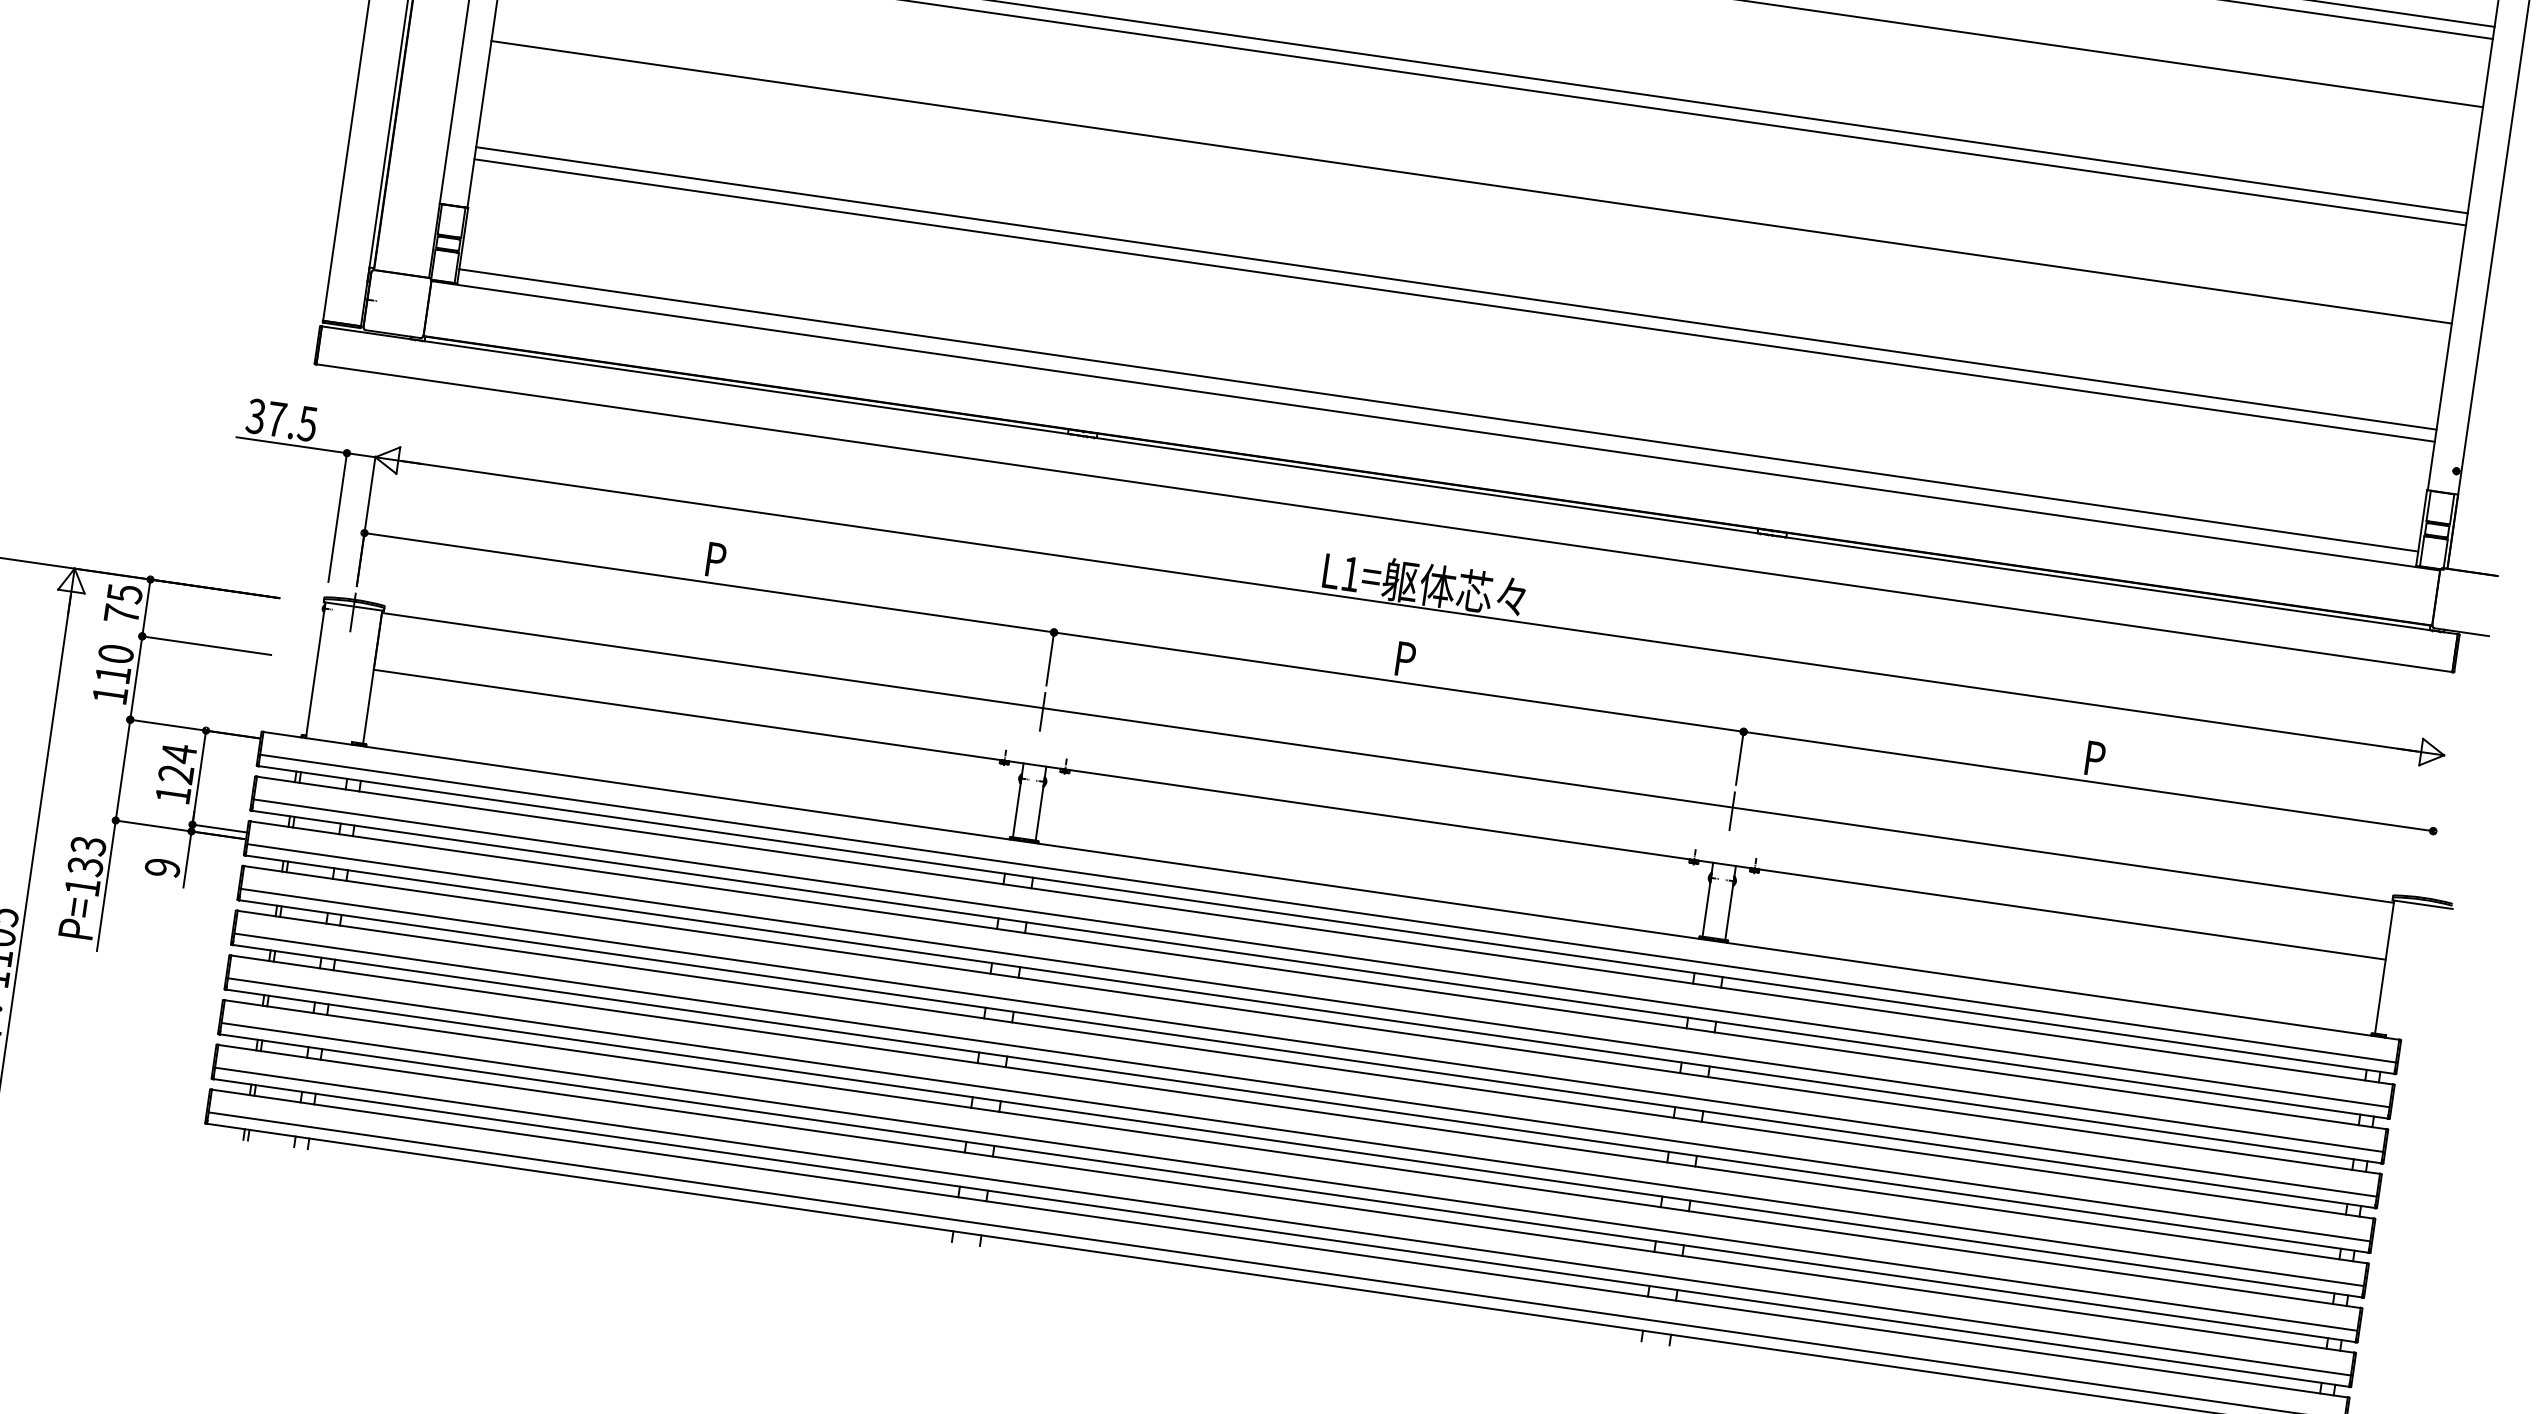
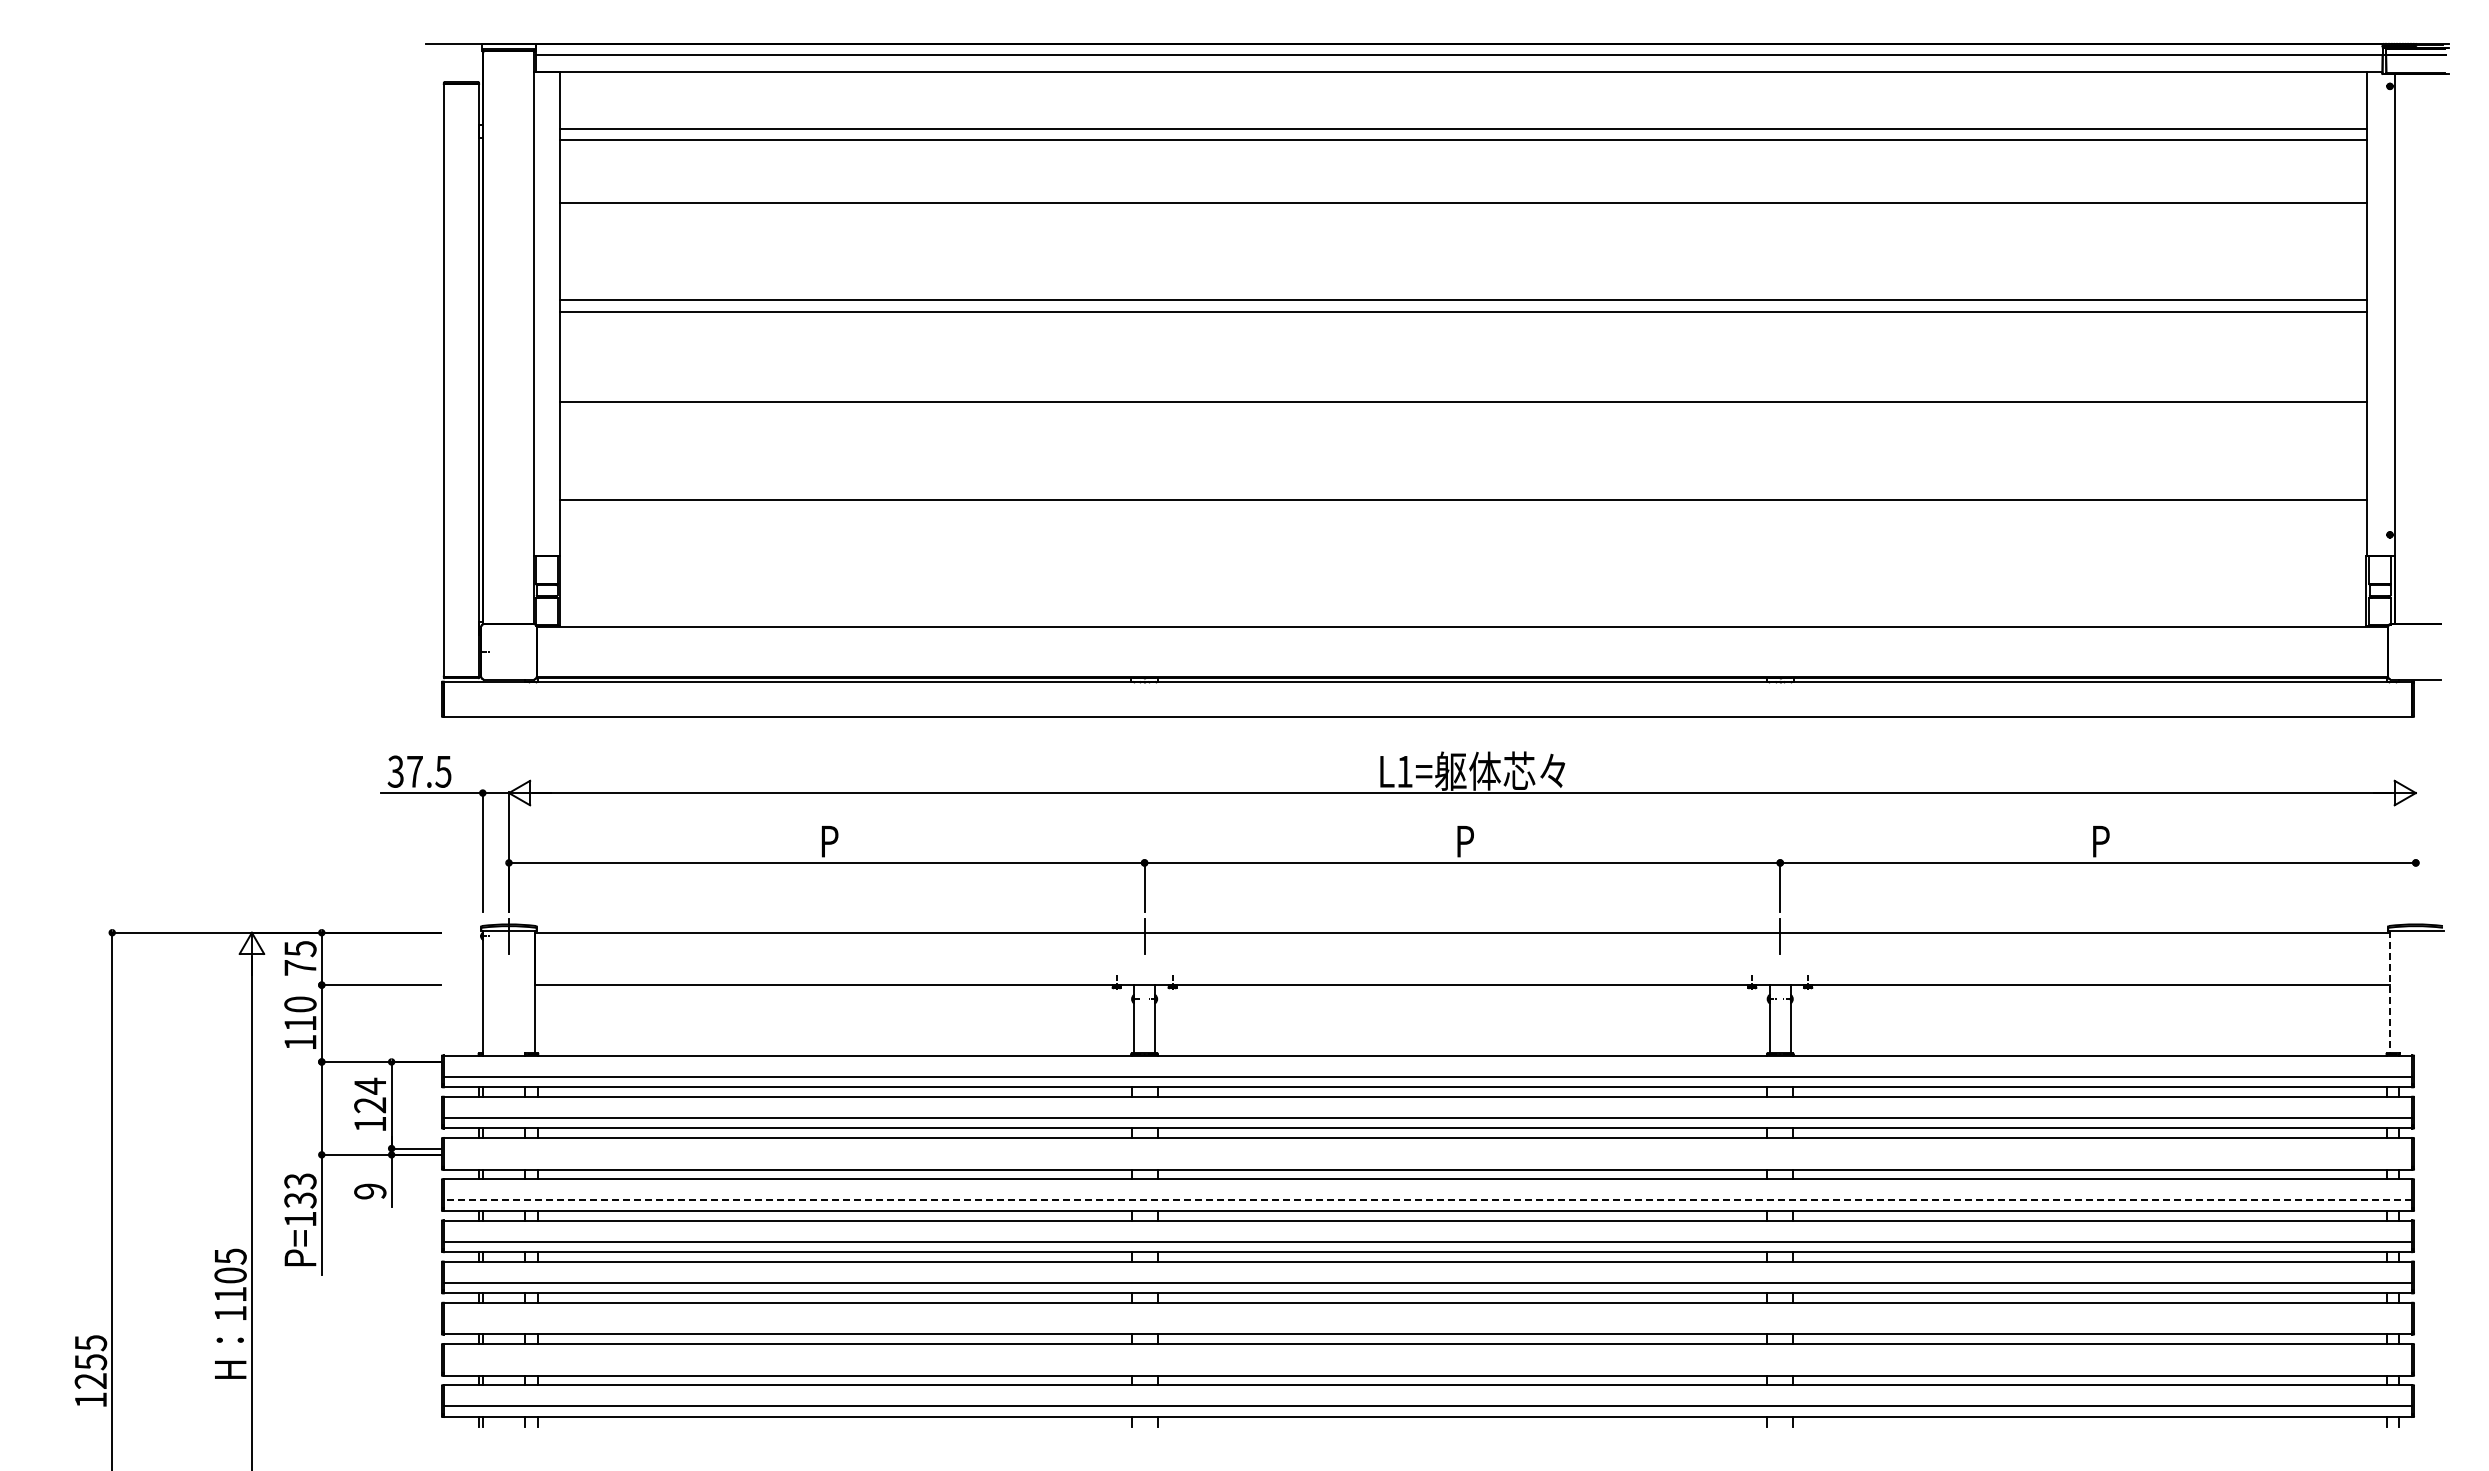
line: (1453, 300) -> (1462, 511), removed
line: (1438, 410) -> (1462, 612), removed
line: (2384, 967) -> (2389, 992), solid -> dashed
line: (1314, 998) -> (1427, 1159), removed
line: (1308, 1042) -> (1427, 1200), solid -> dashed
line: (1288, 1176) -> (1427, 1323), removed
line: (1282, 1221) -> (1427, 1365), removed

